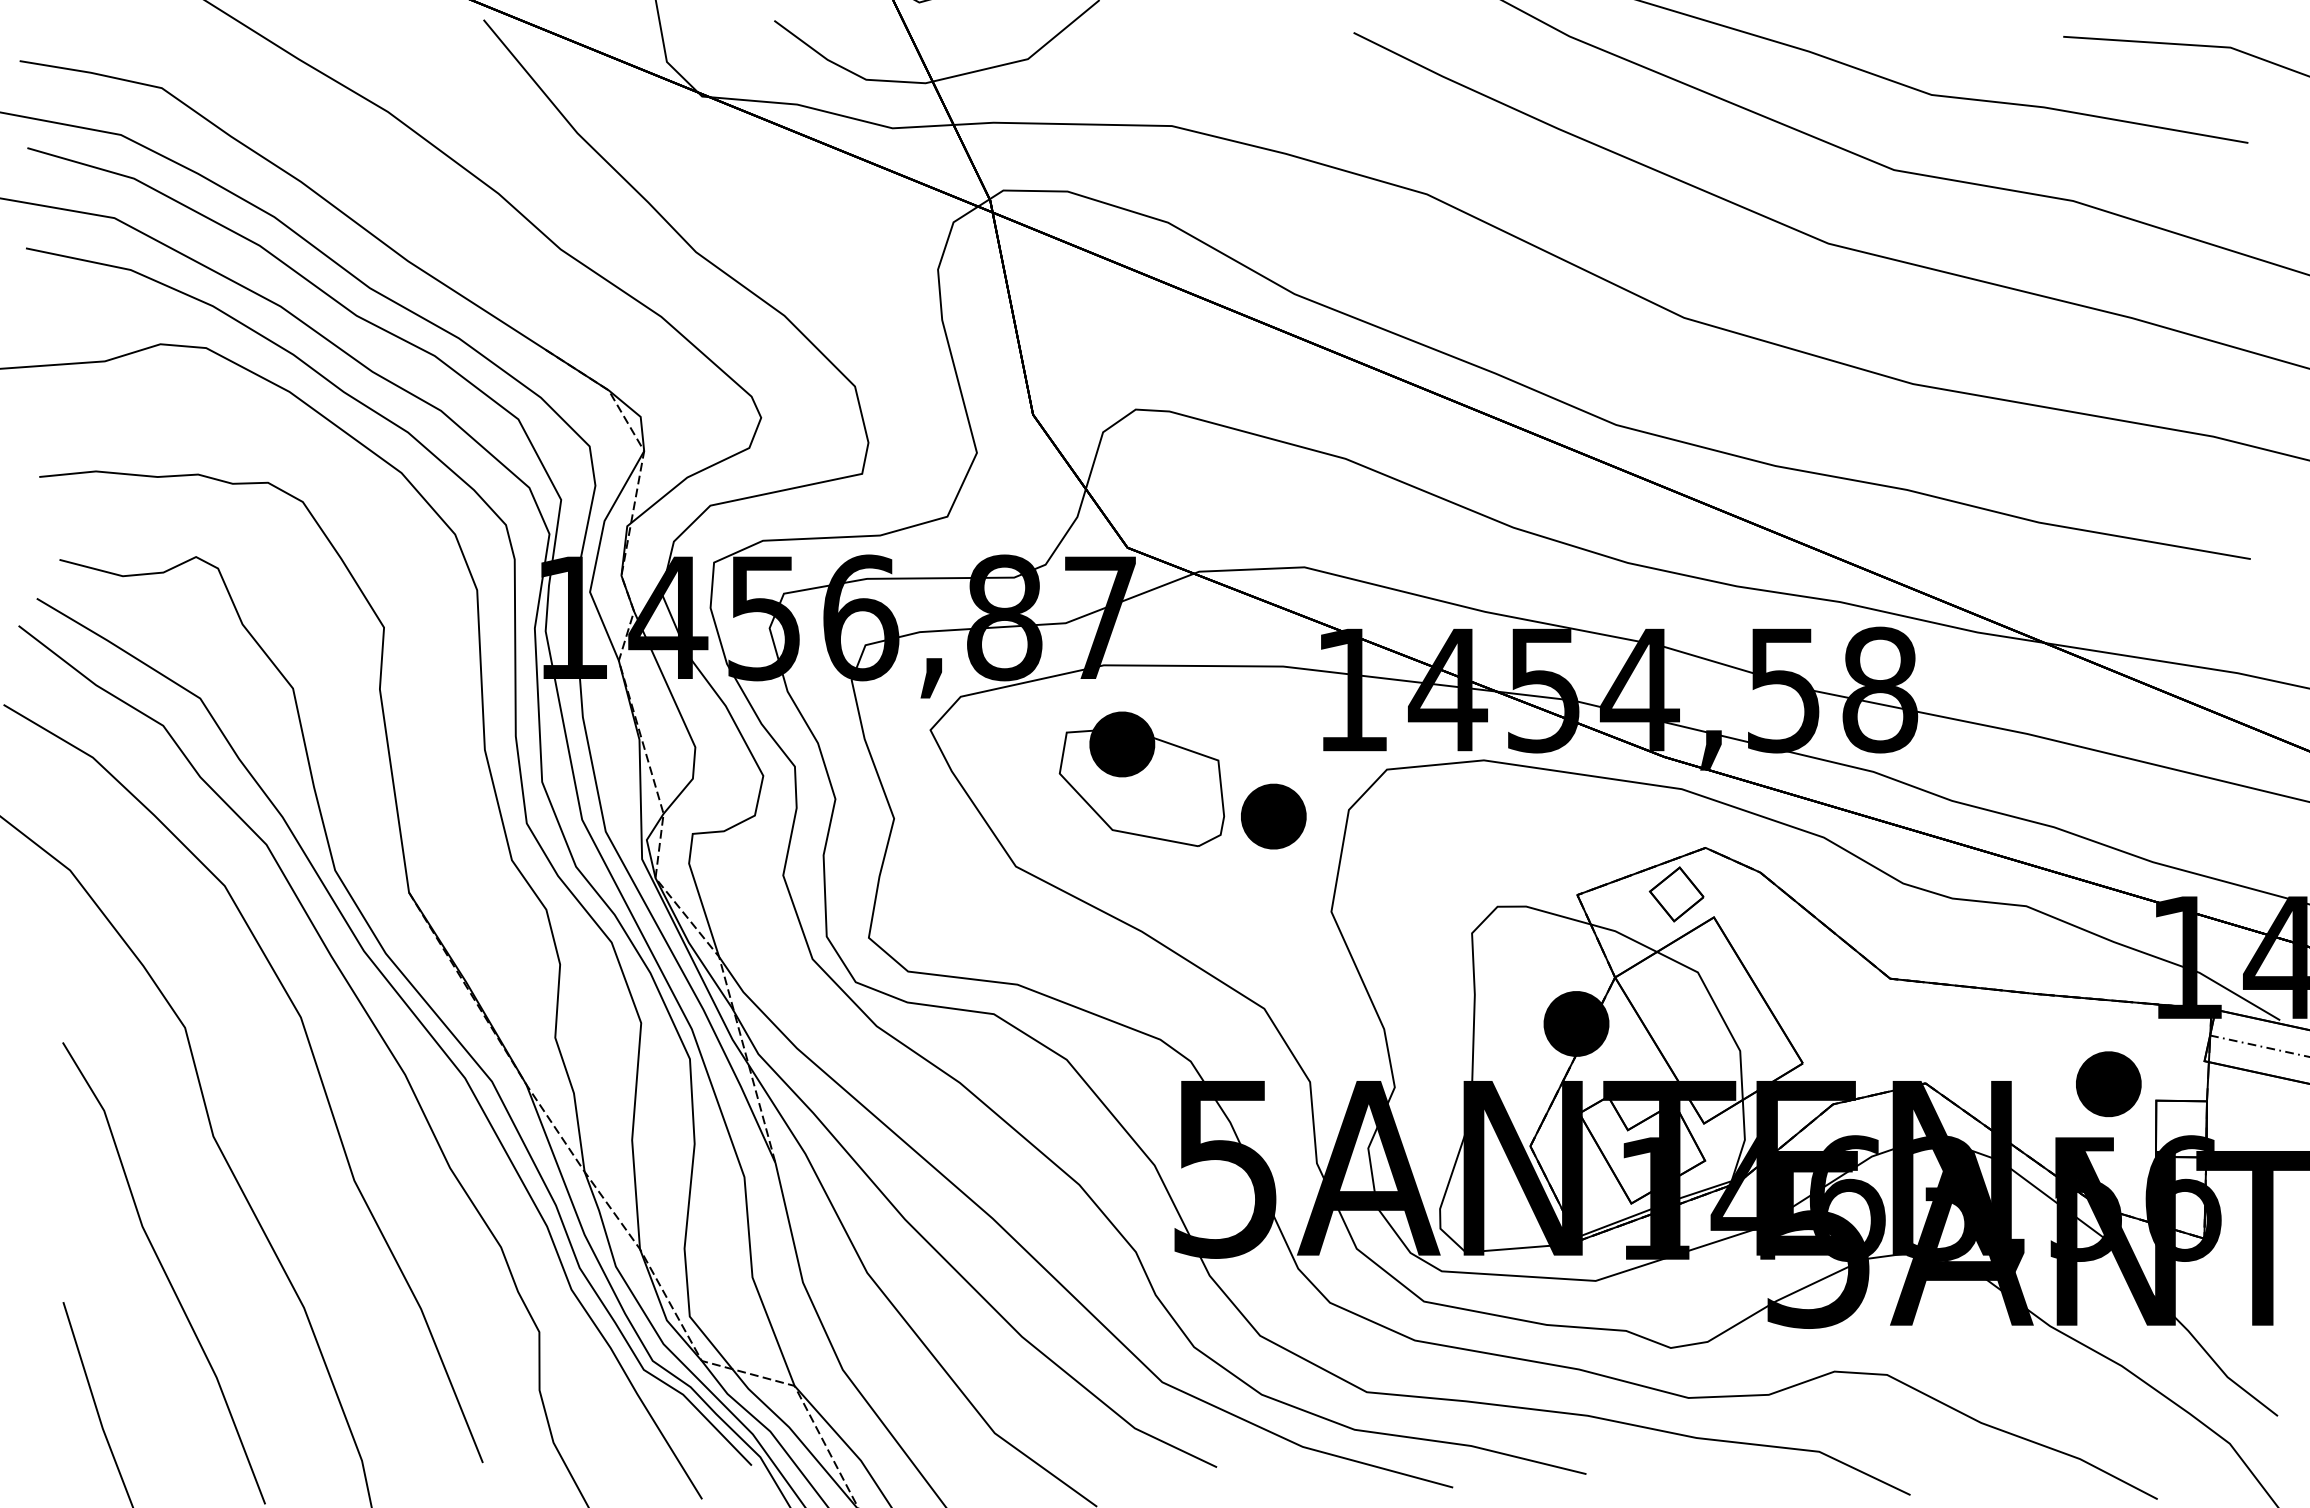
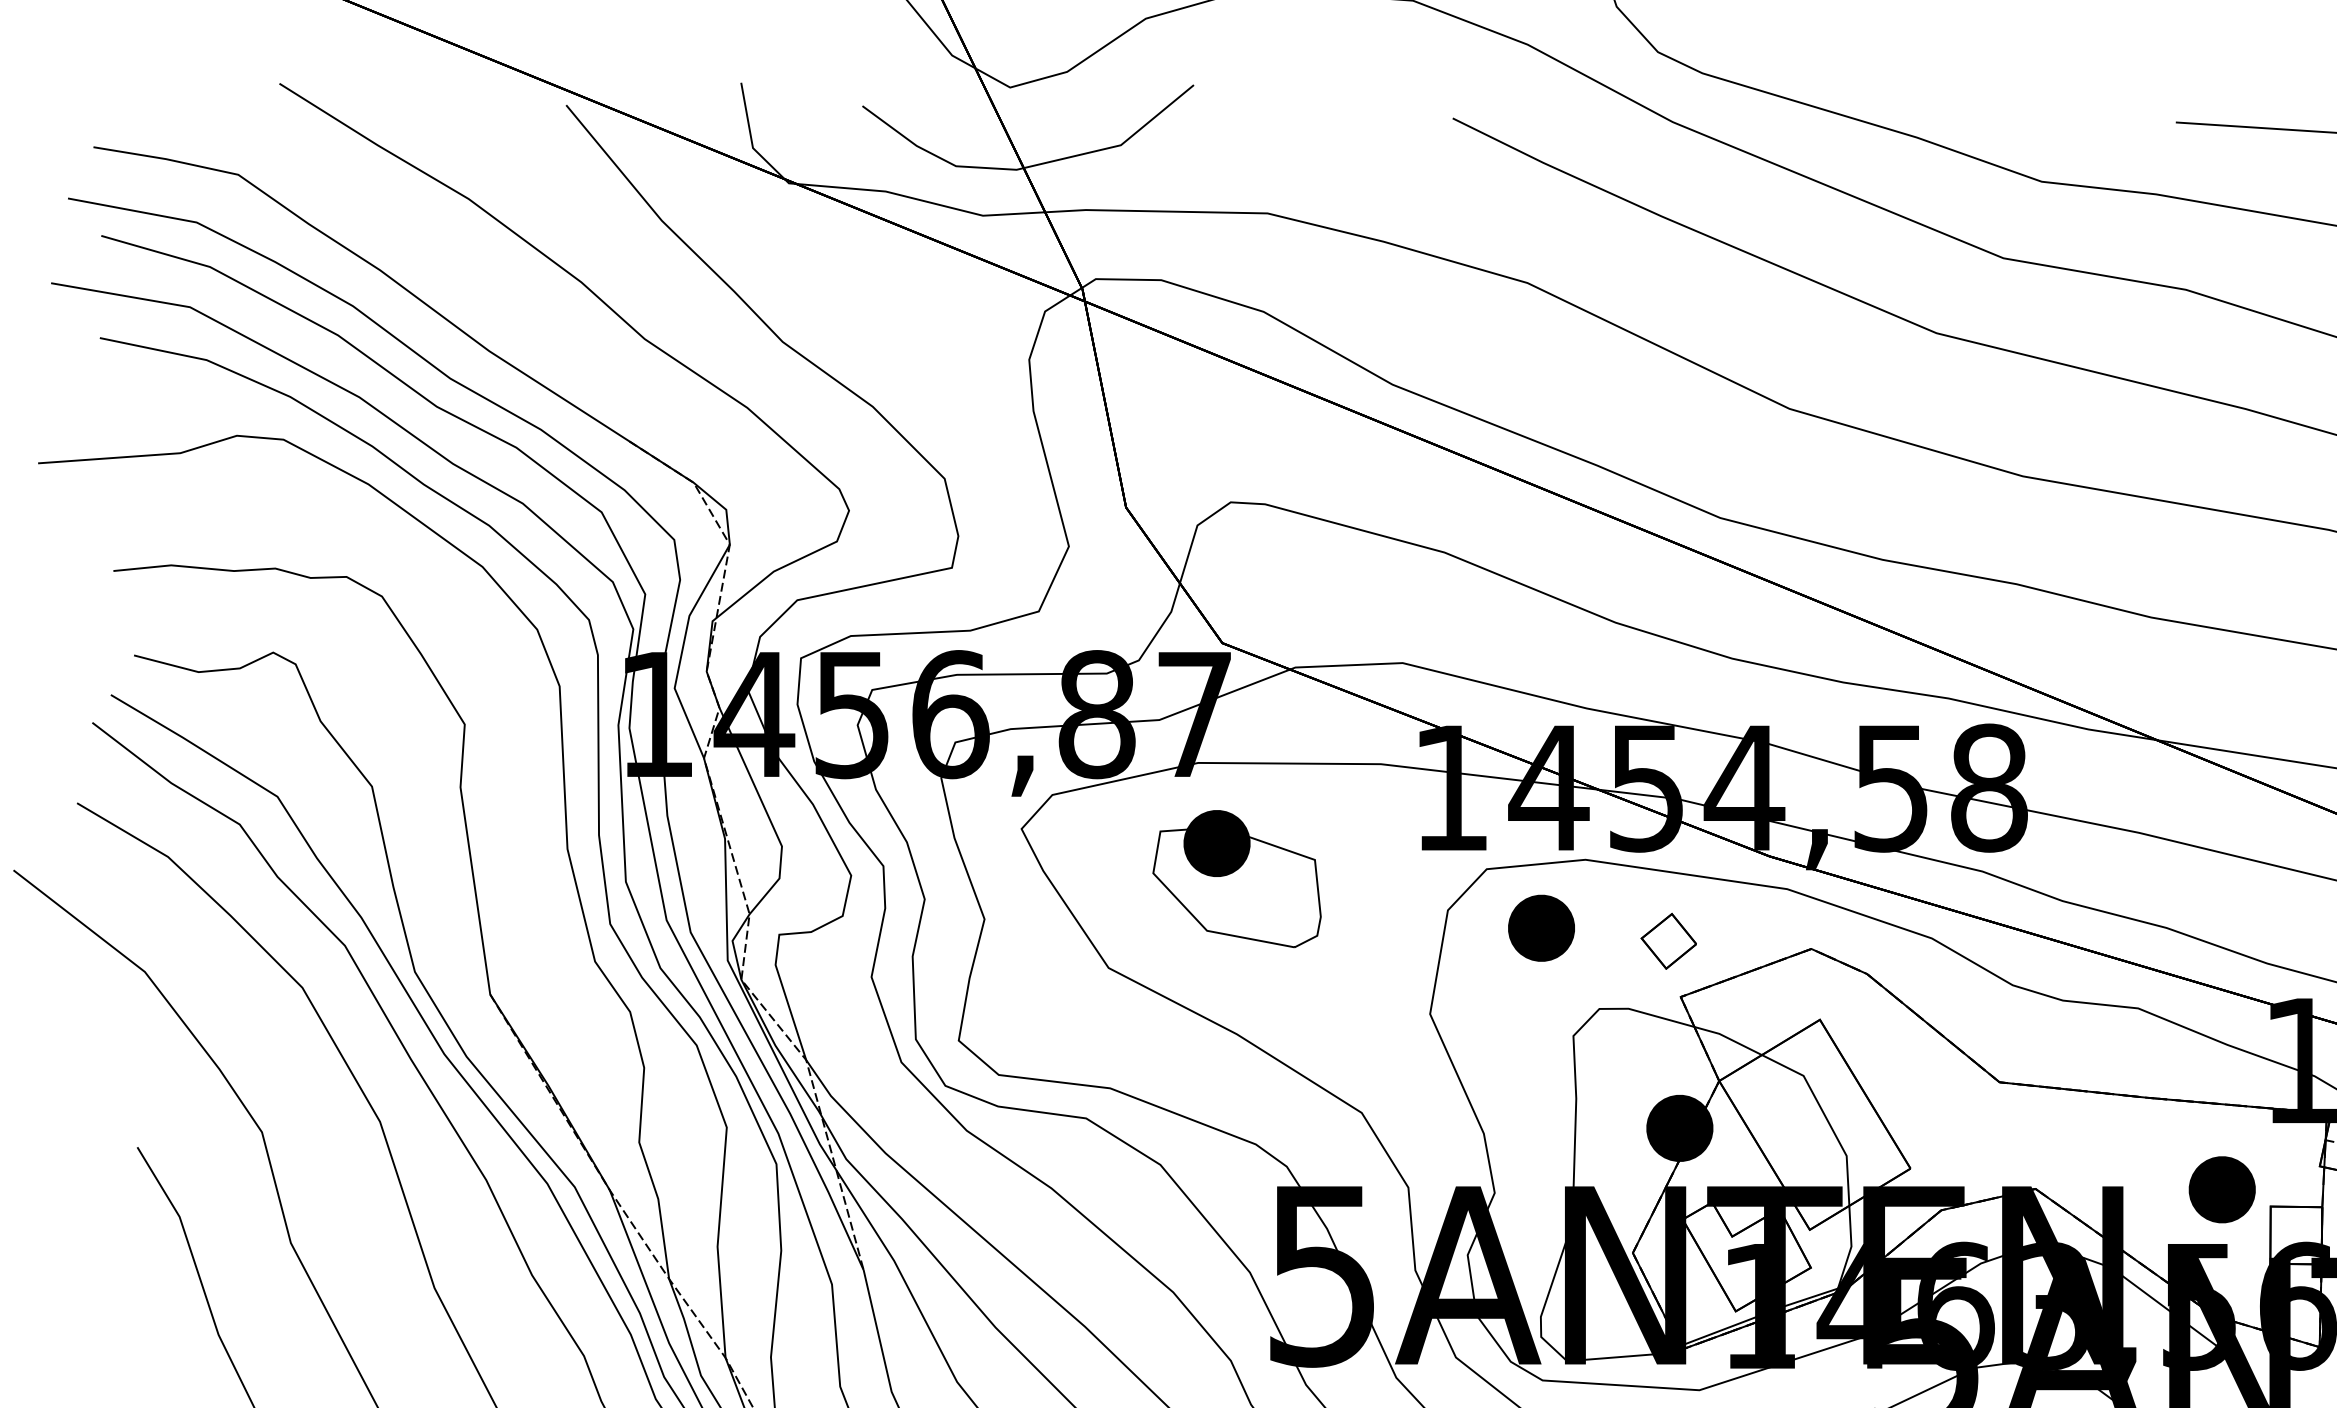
part: (1273, 816) -> (1541, 928), moved
part: (1676, 894) -> (1668, 941), moved

